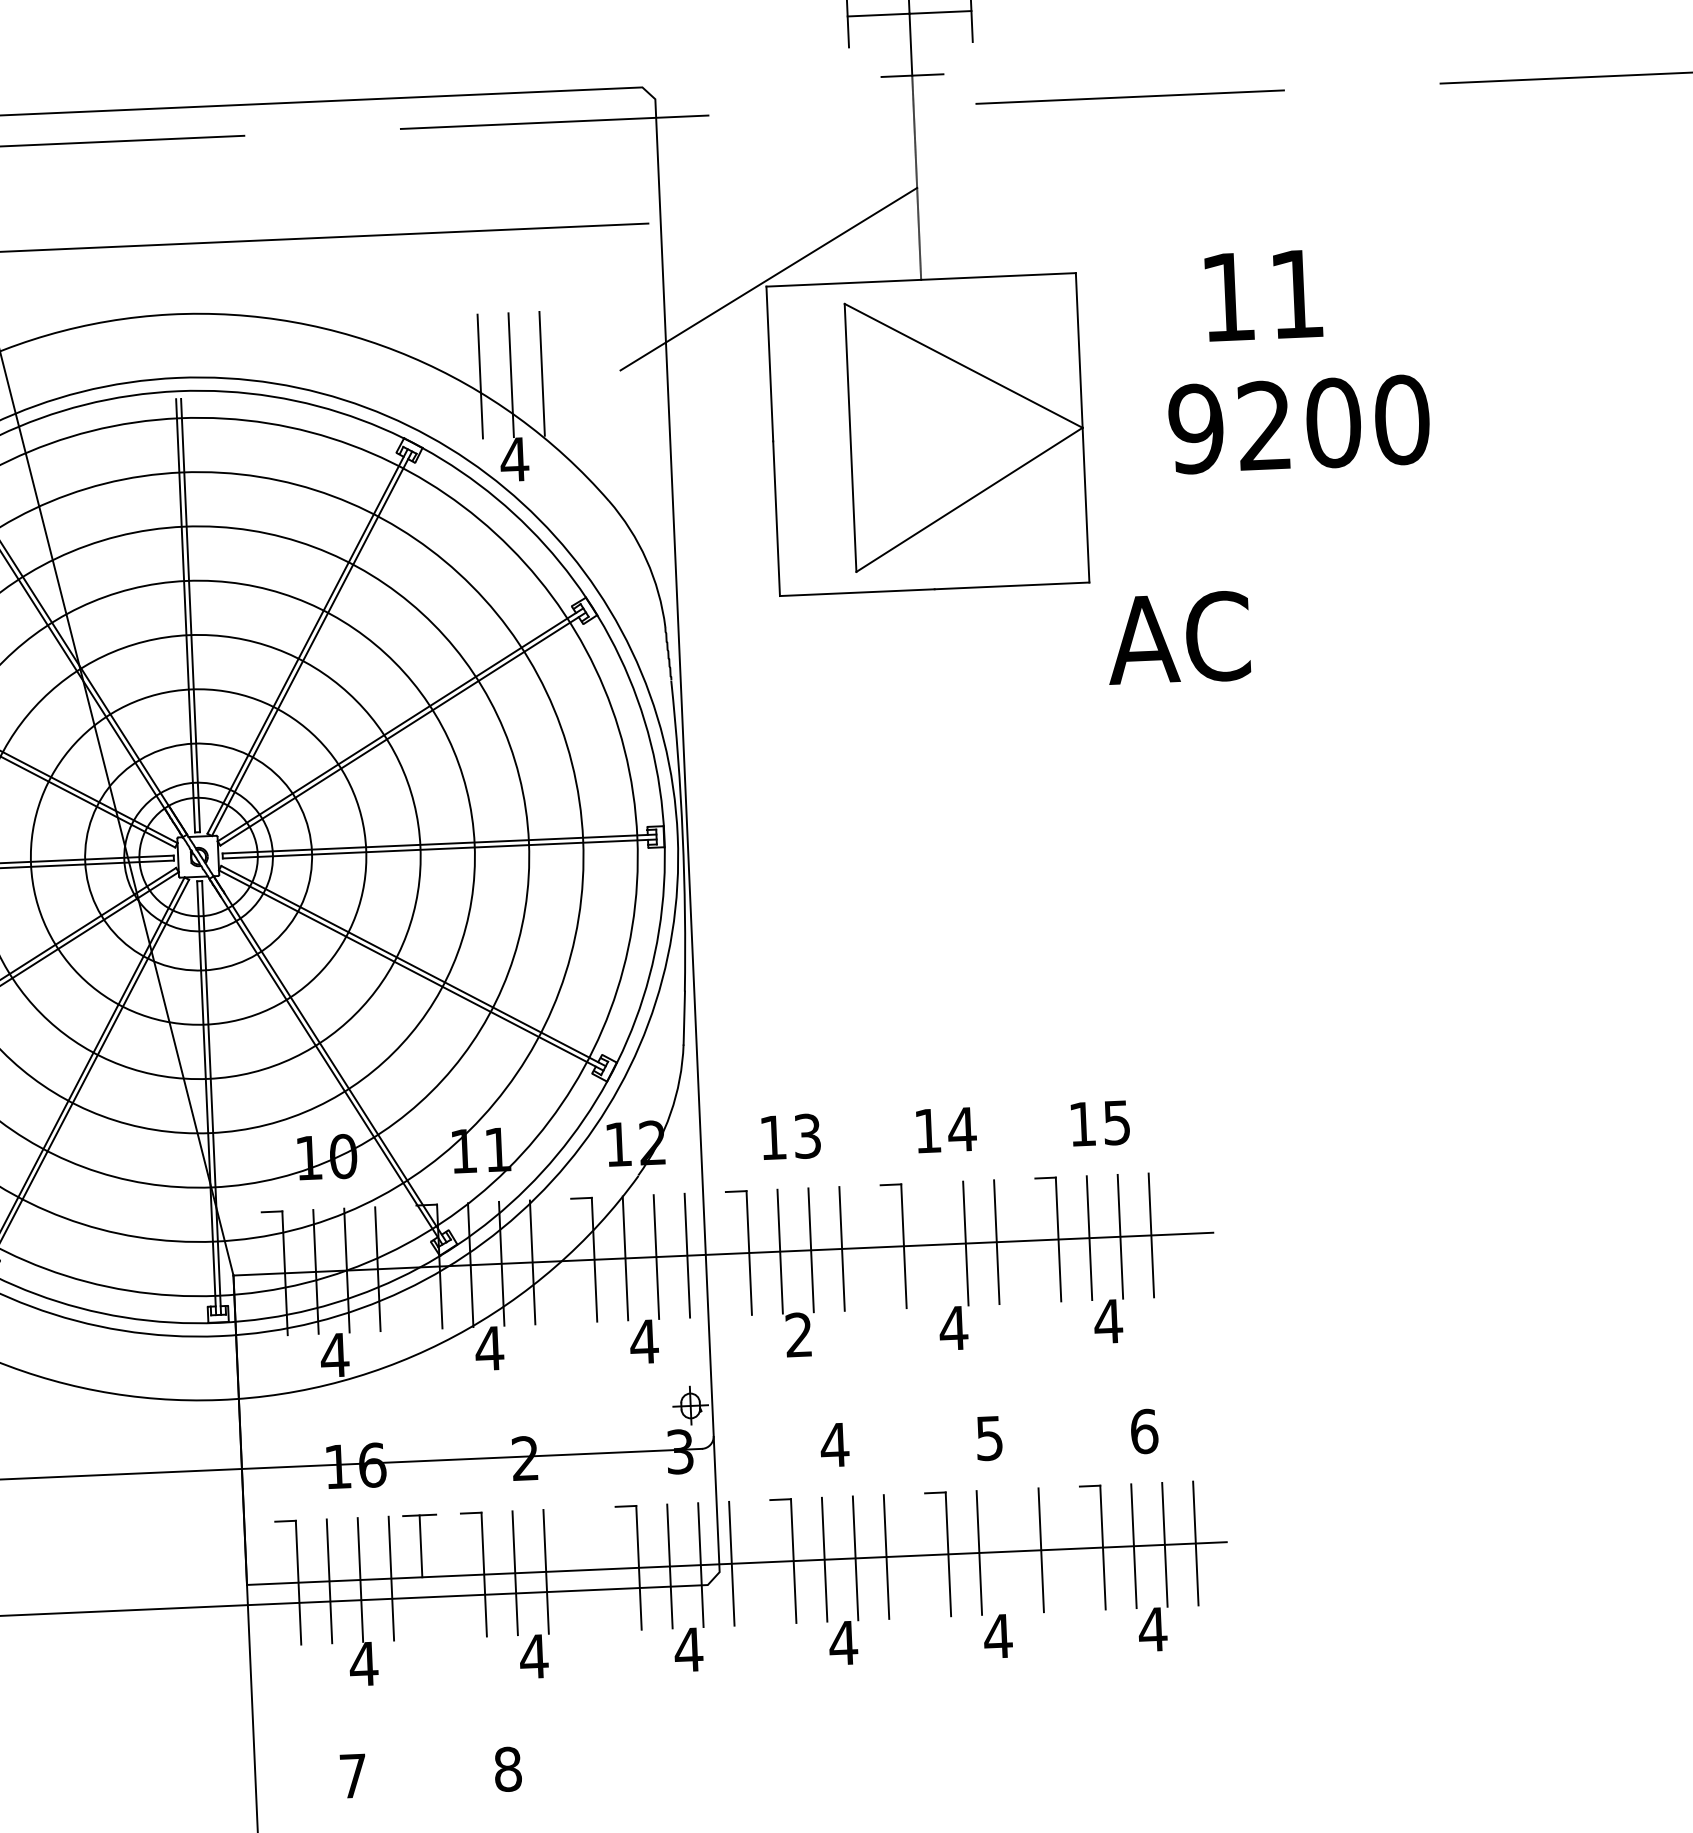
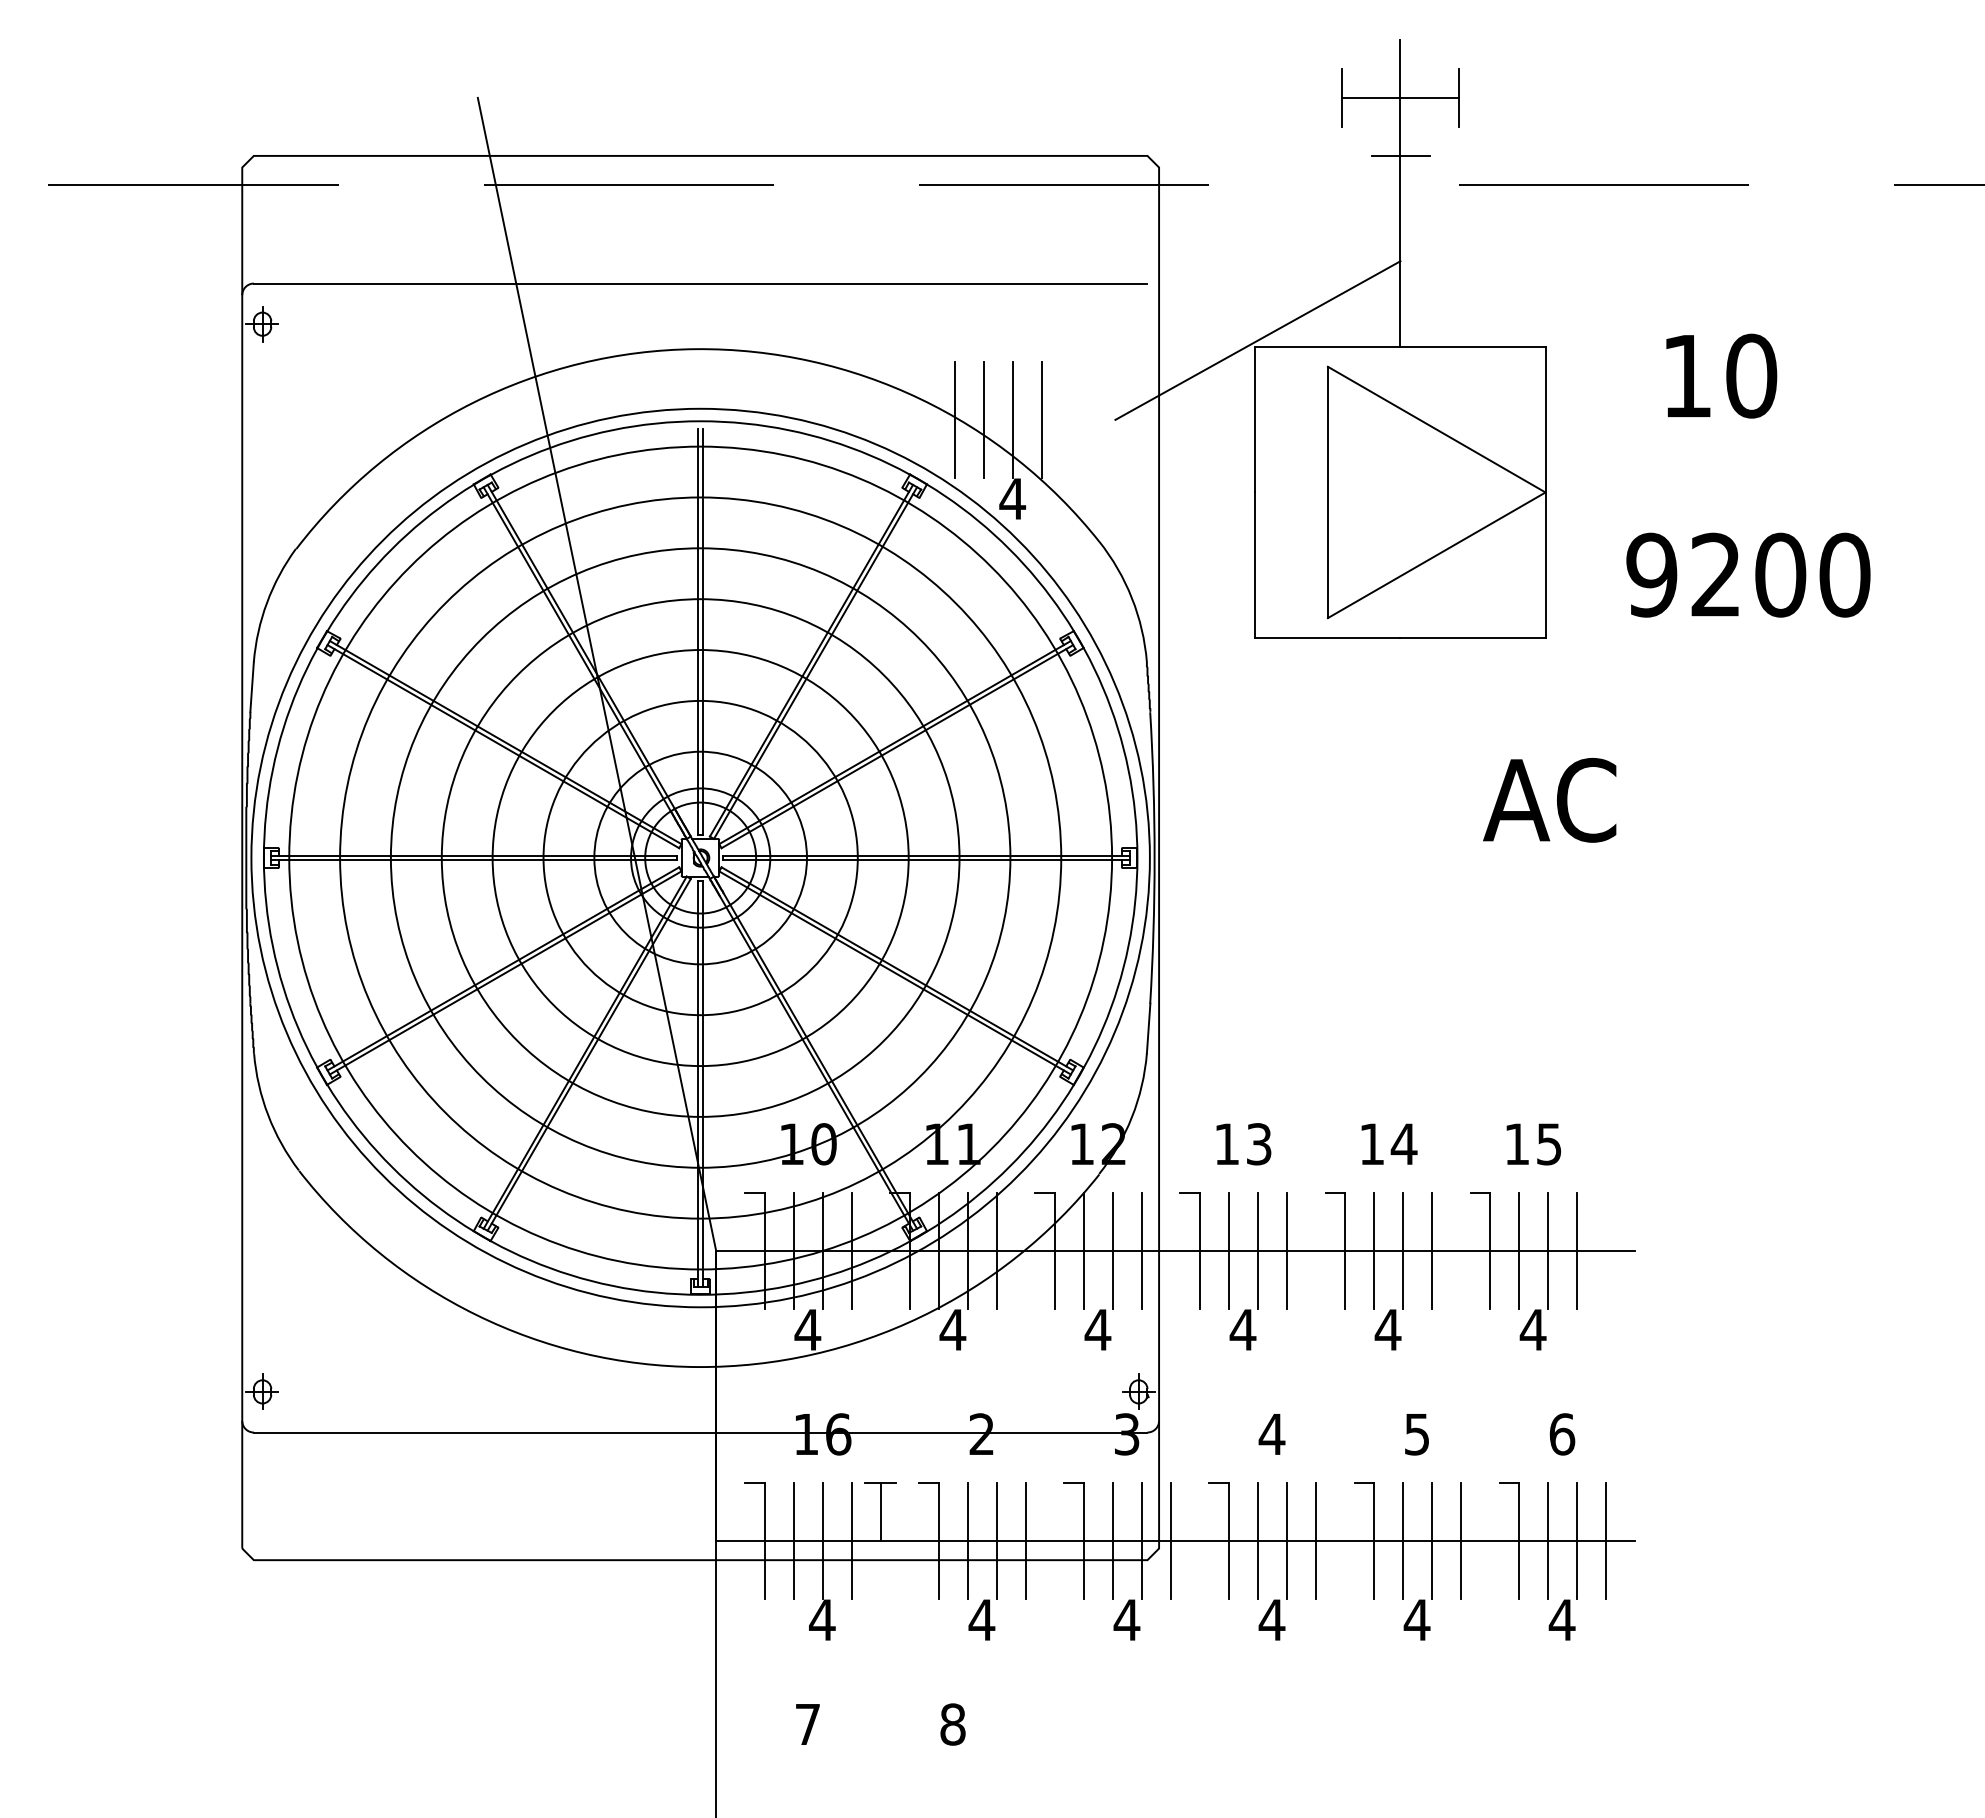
text: (1296, 293) -> (1751, 375), 11 -> 10
line: (448, 377) -> (954, 419), added
text: (1299, 423) -> (1748, 574), moved
text: (1178, 638) -> (1549, 800), moved
line: (934, 1245) -> (1373, 1251), added
text: (798, 1334) -> (1242, 1329), 2 -> 4
line: (1009, 1551) -> (1431, 1541), added
line: (576, 1570) -> (1025, 1541), added

